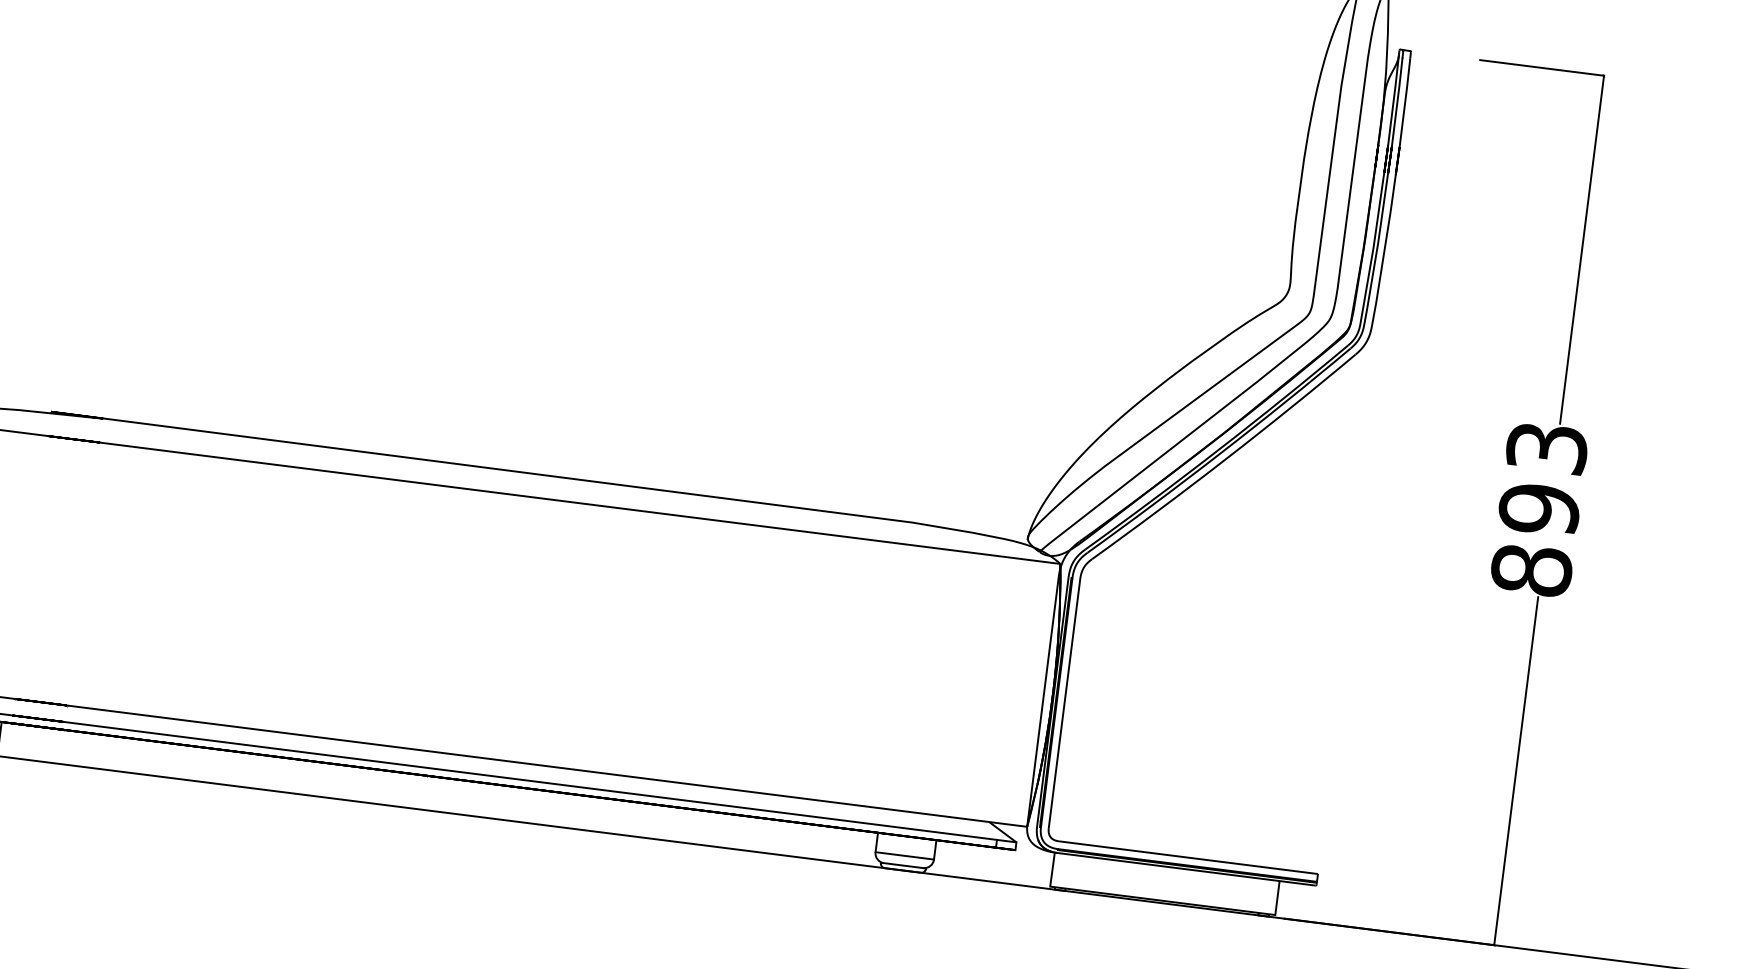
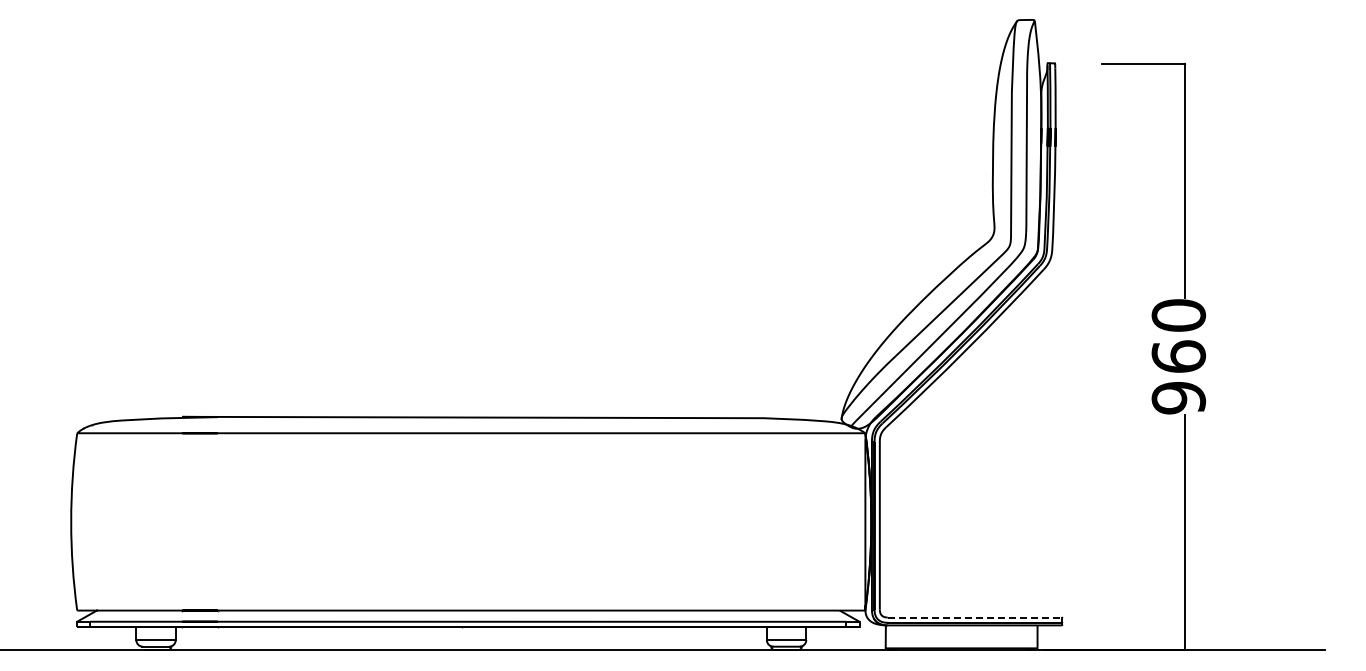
text: (1538, 508) -> (1178, 356), 893 -> 960
line: (1189, 857) -> (975, 617), solid -> dashed

